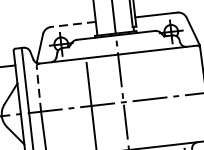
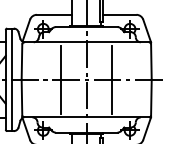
line: (73, 24) -> (54, 14), dashed -> solid
line: (38, 89) -> (21, 62), dashed -> solid
line: (155, 98) -> (111, 79), added

